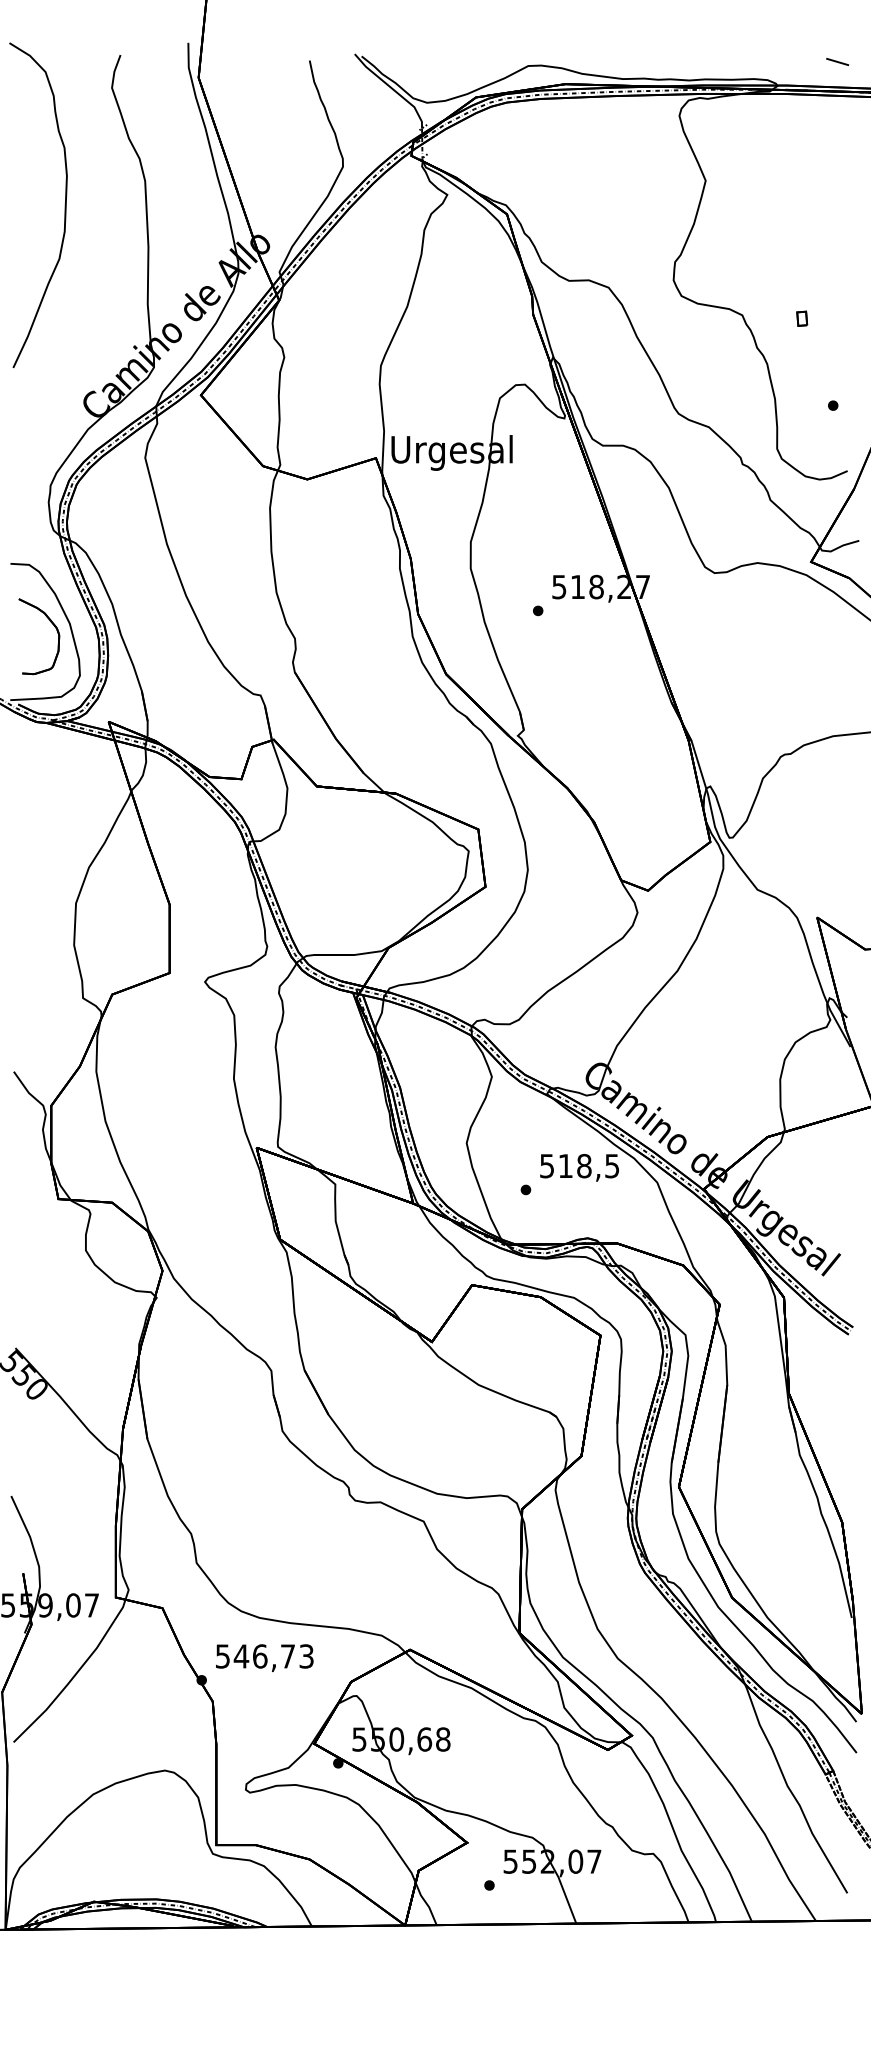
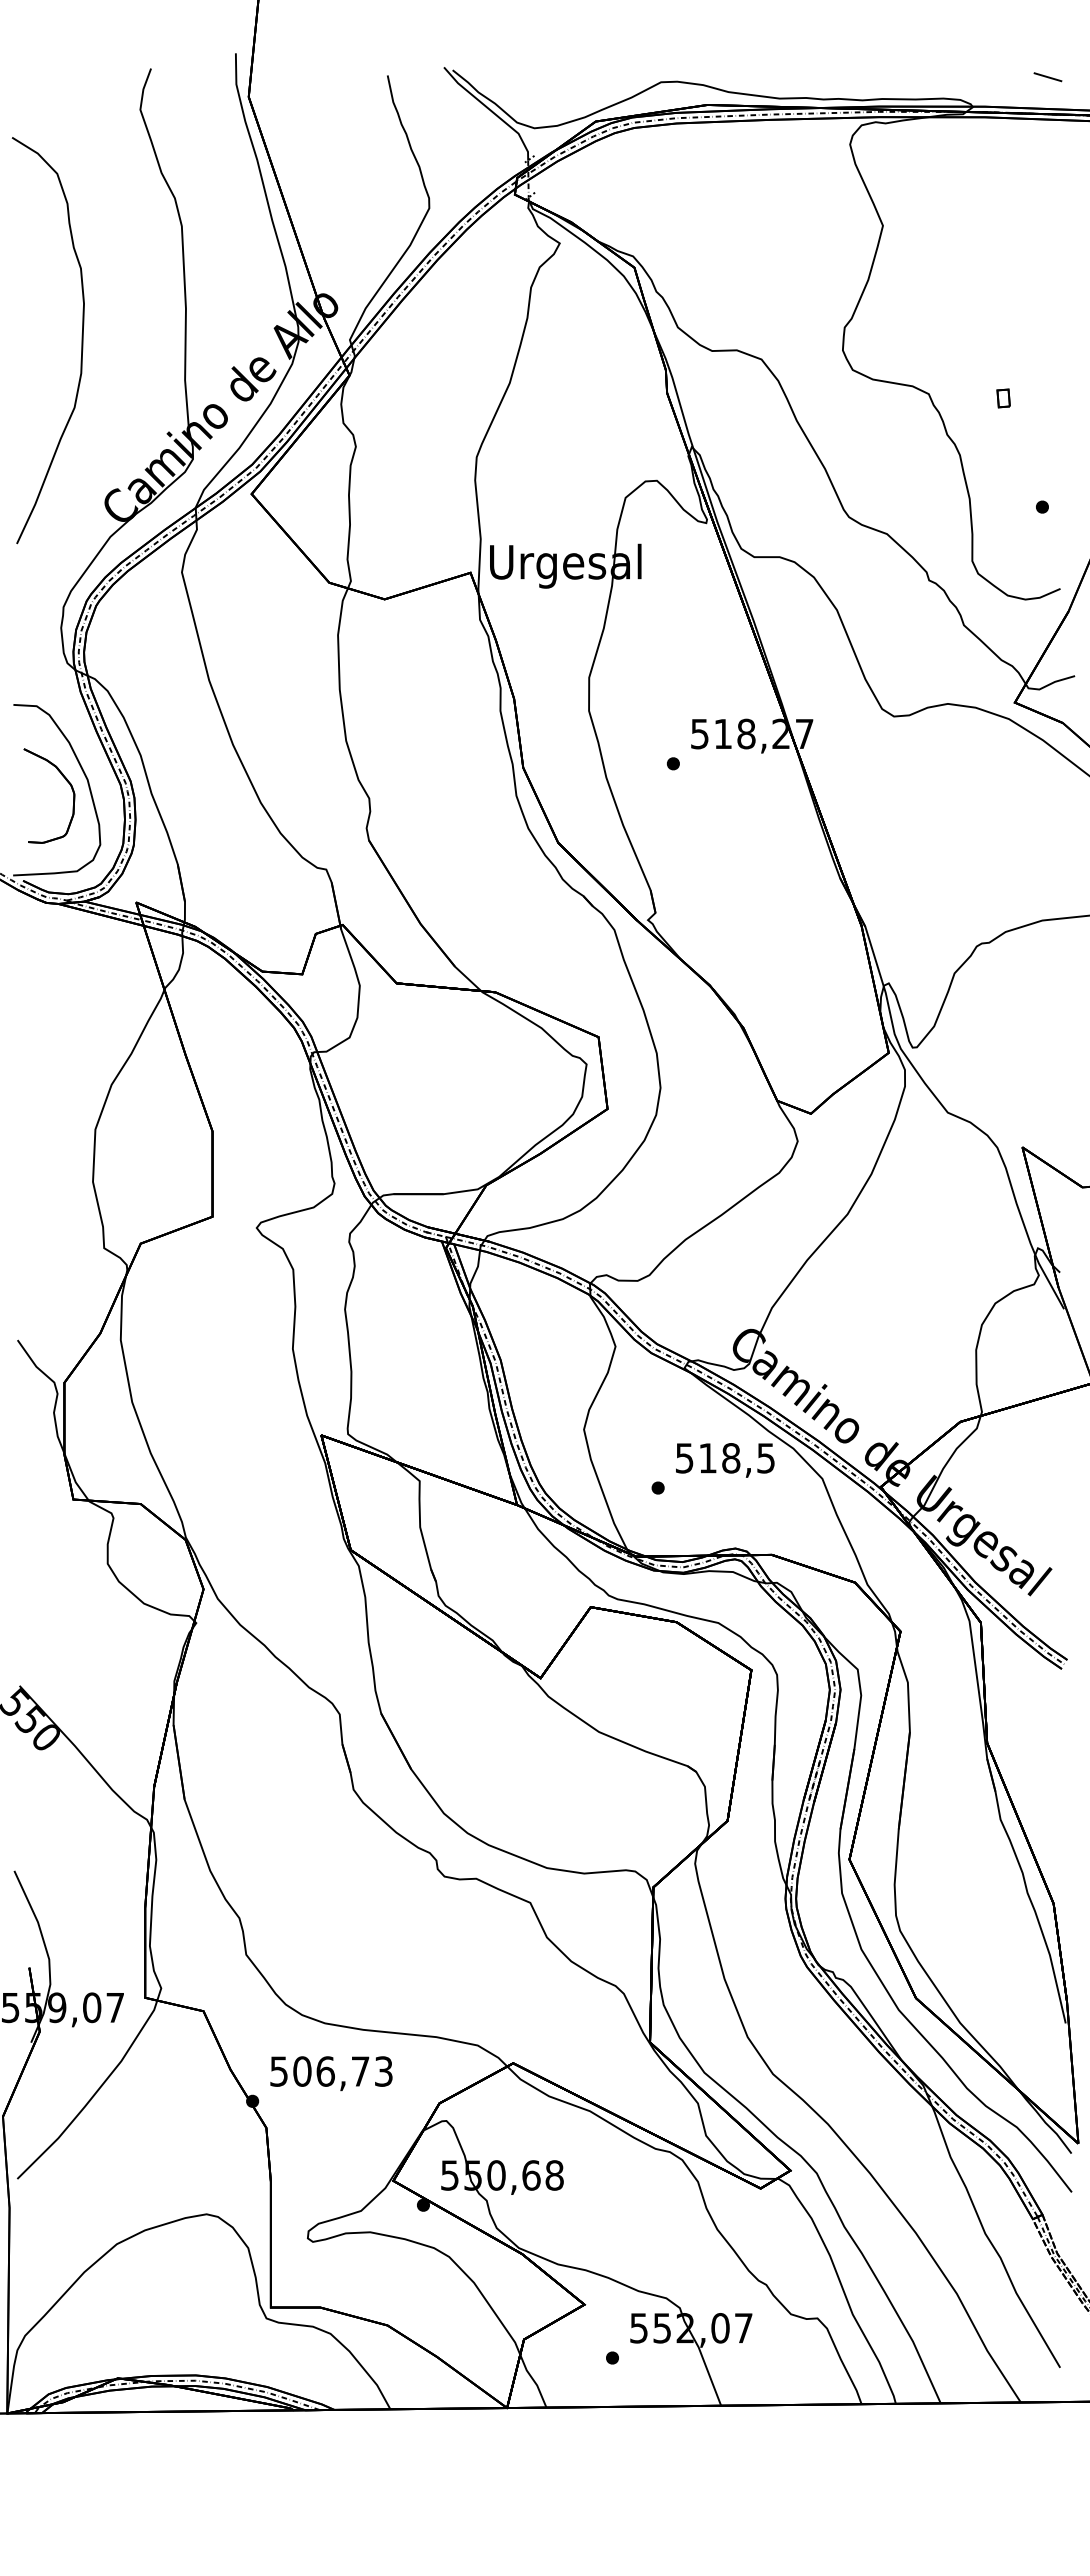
curve: (64, 205) -> (81, 340), moved
text: (240, 1656) -> (301, 2071), 546,73 -> 506,73

